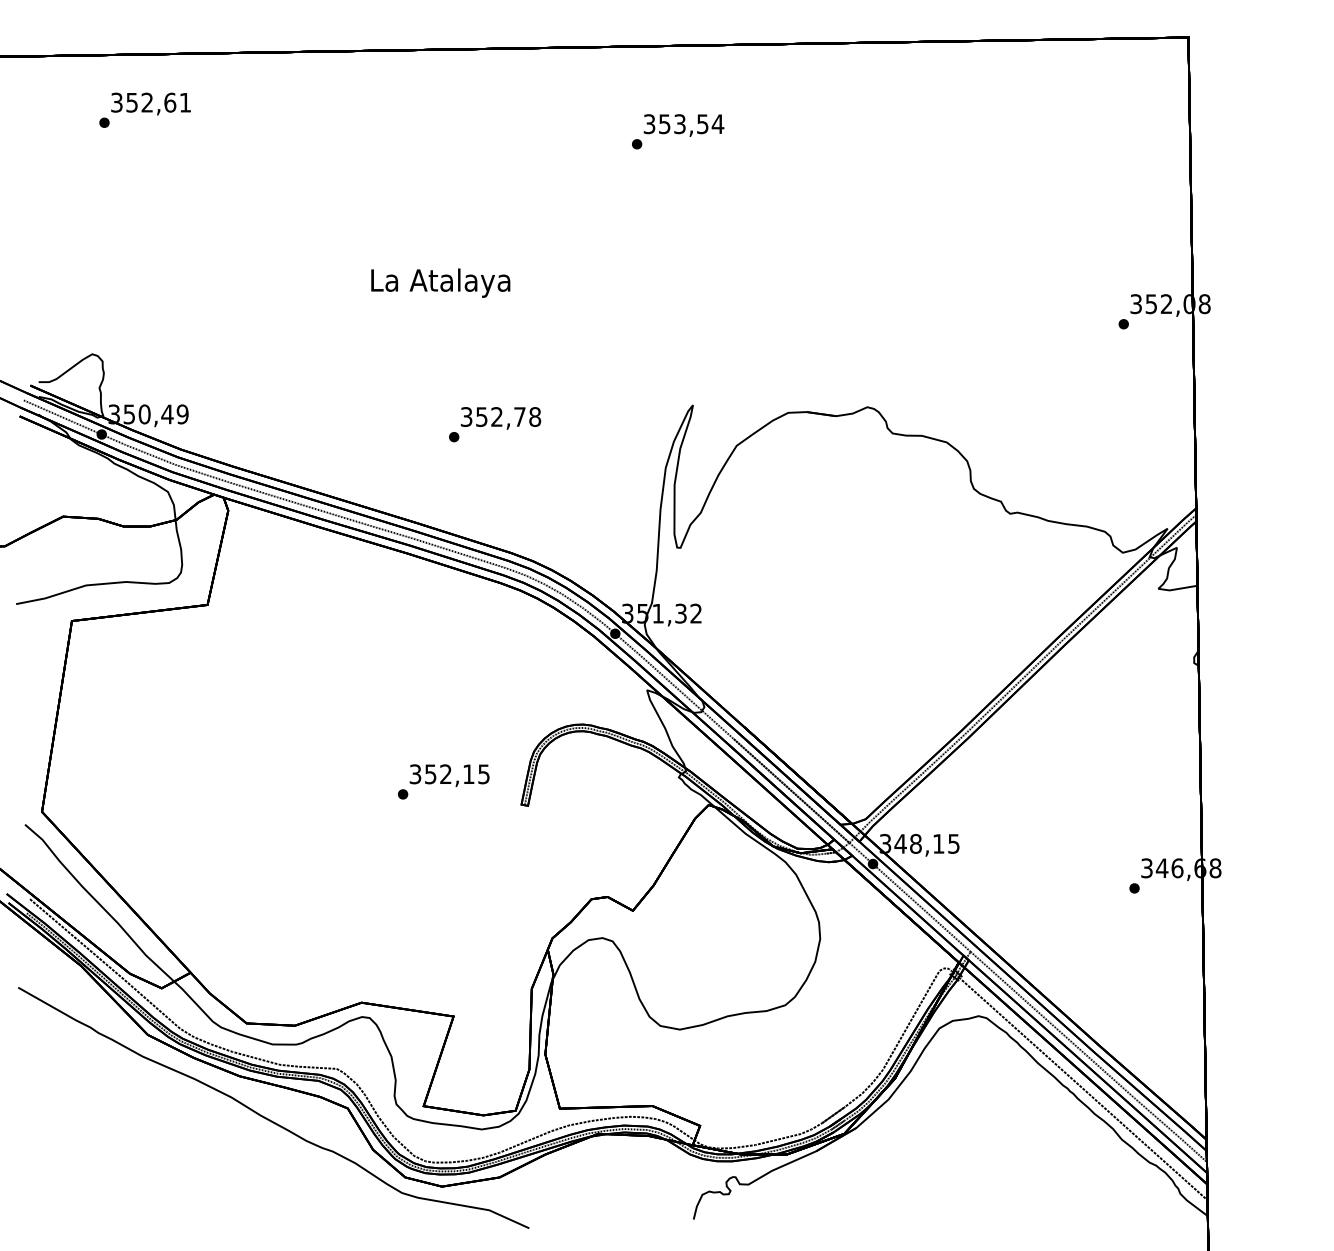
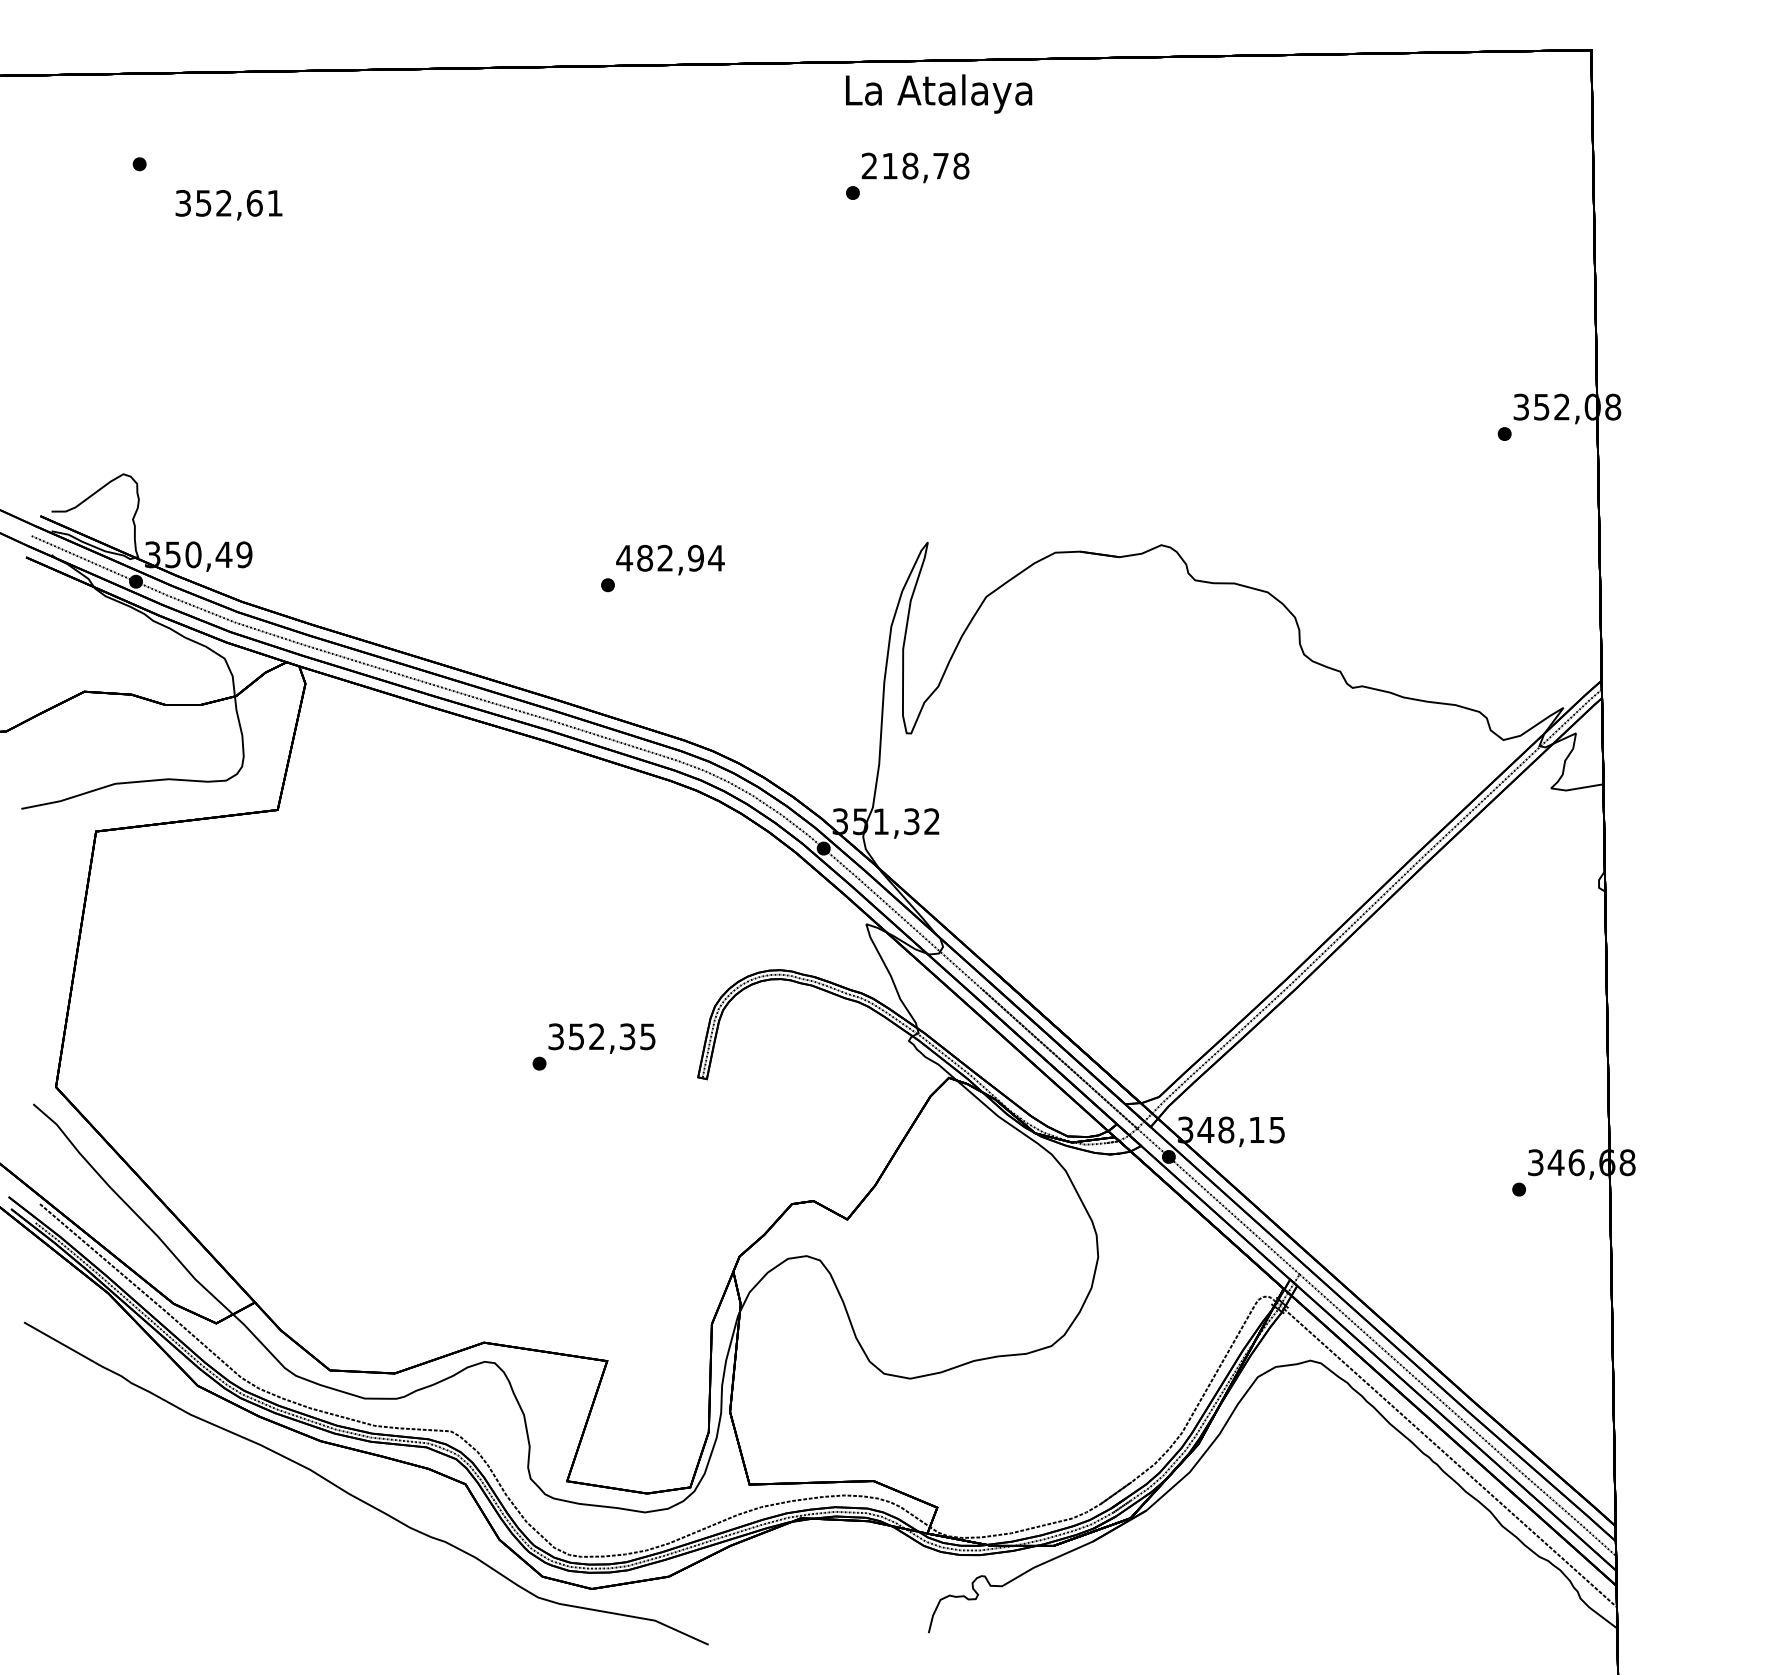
text: (150, 104) -> (228, 205), moved
text: (683, 123) -> (915, 165), 353,54 -> 218,78
text: (441, 282) -> (939, 93), moved
text: (500, 416) -> (670, 557), 352,78 -> 482,94
text: (468, 774) -> (627, 1036), 352,15 -> 352,35

